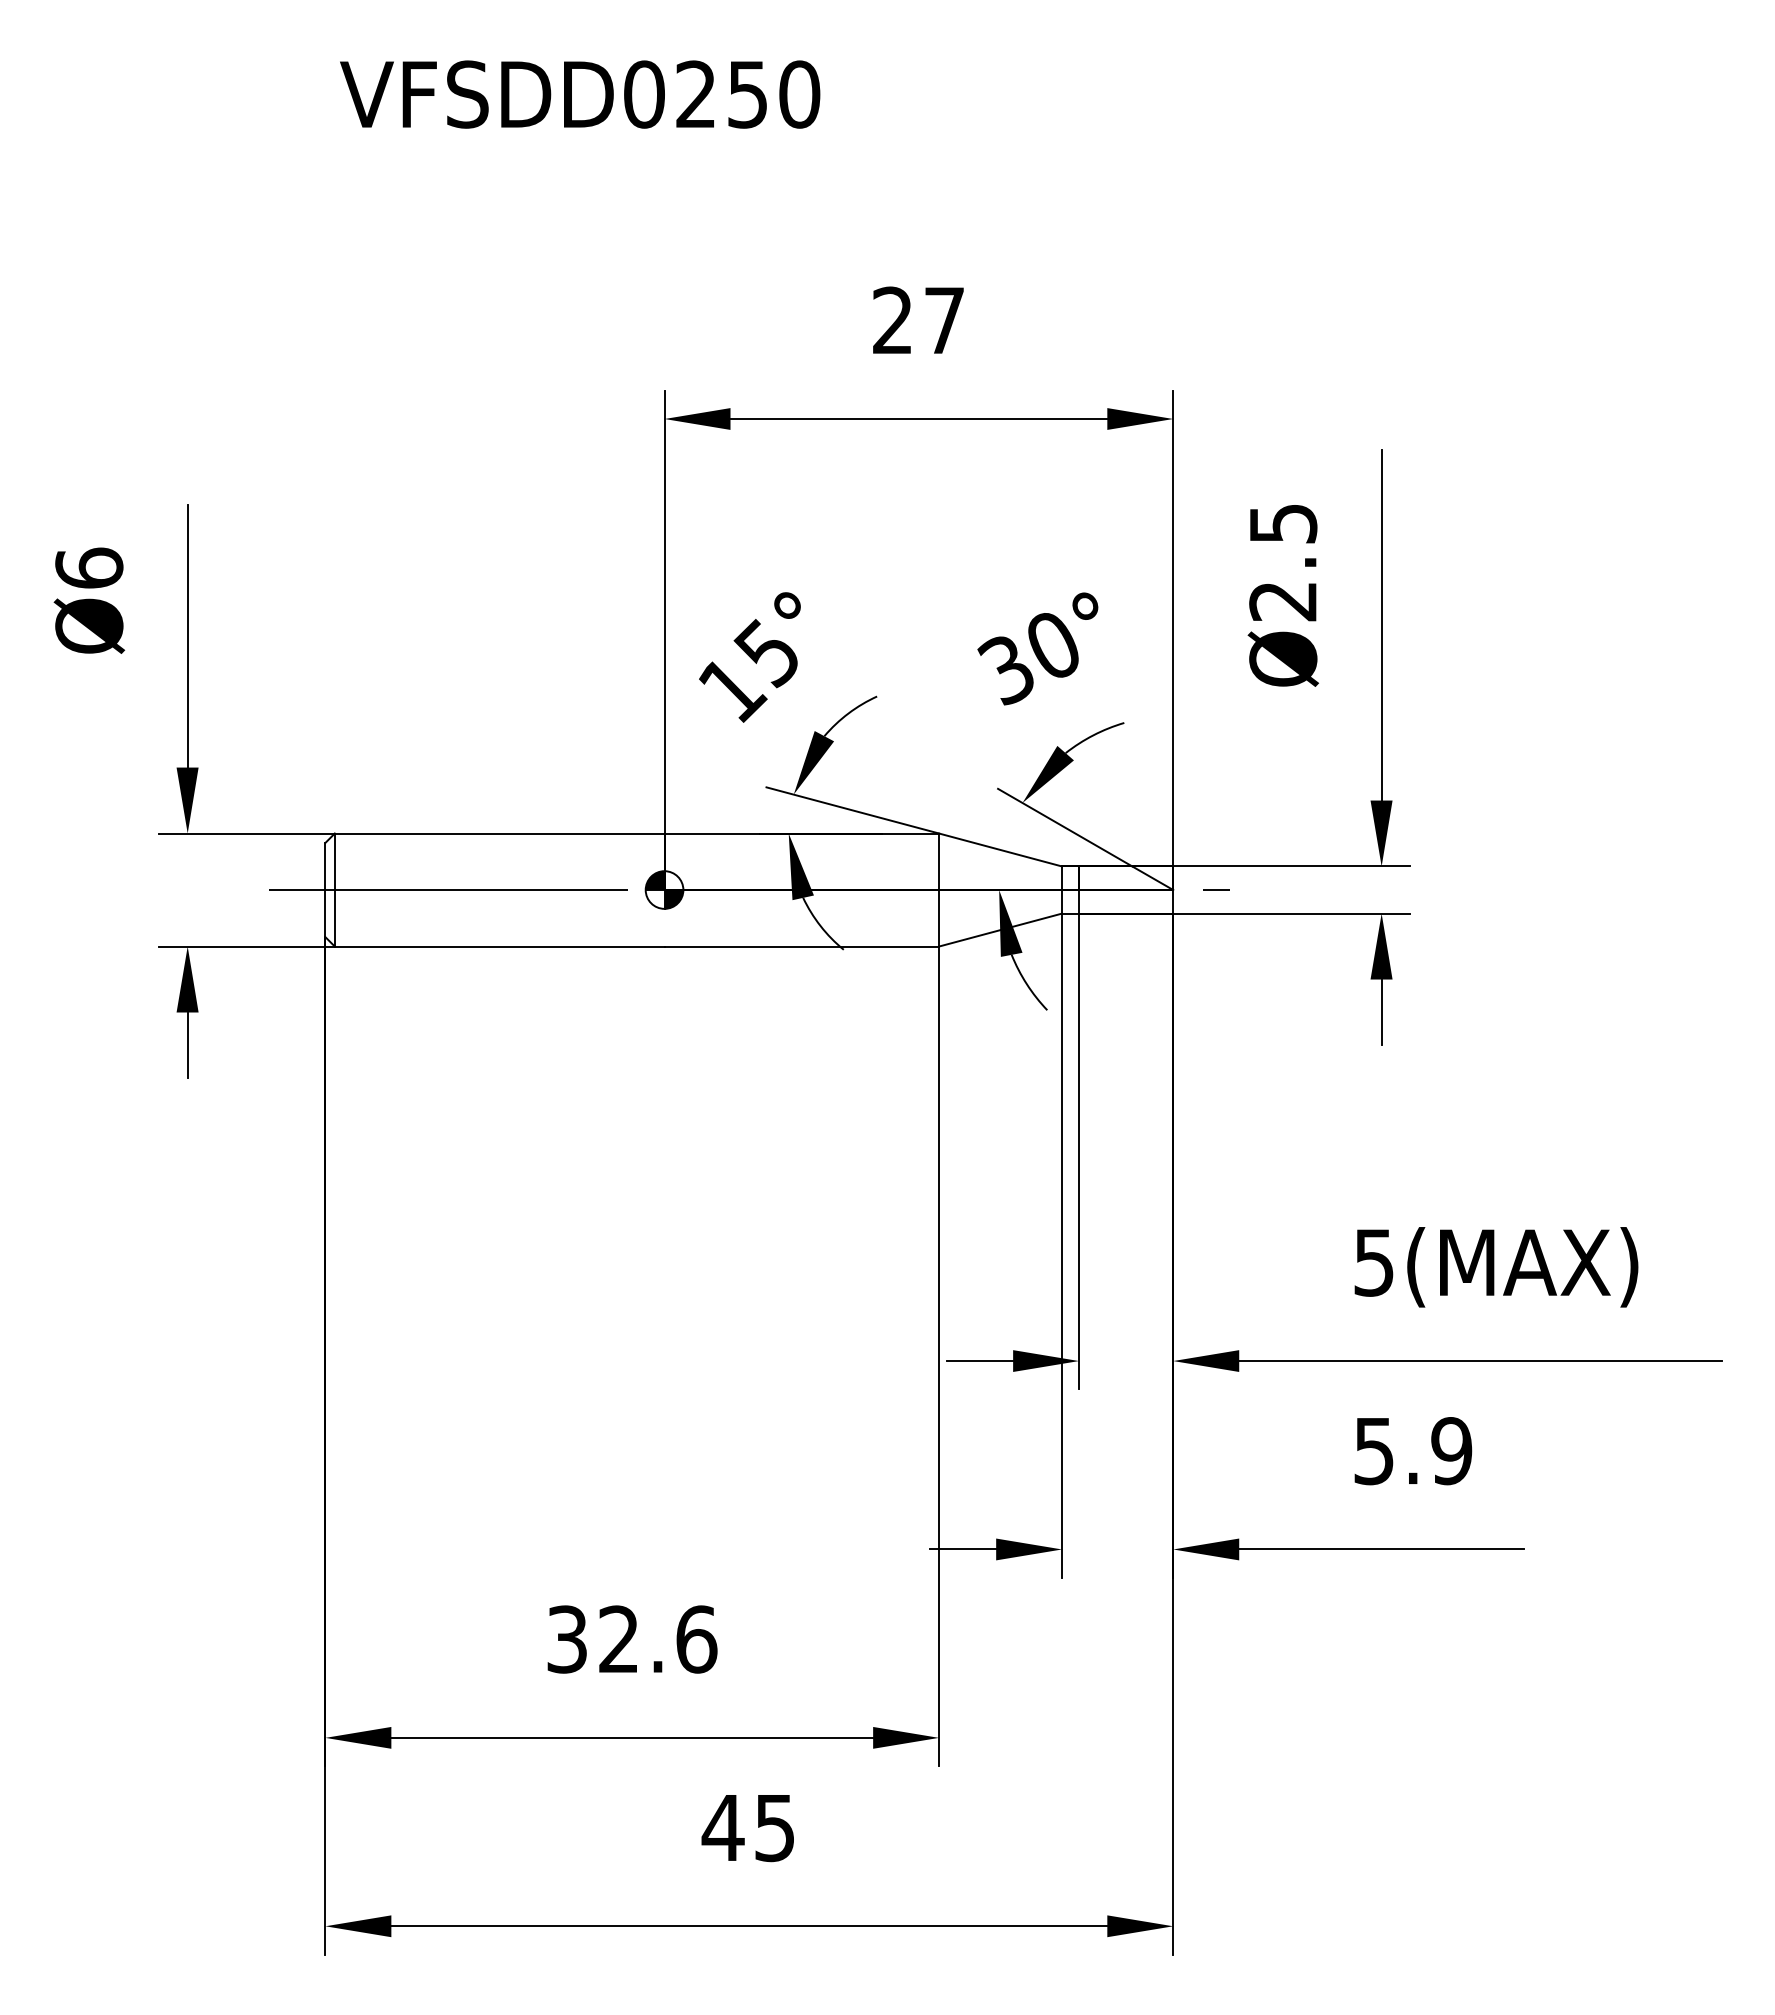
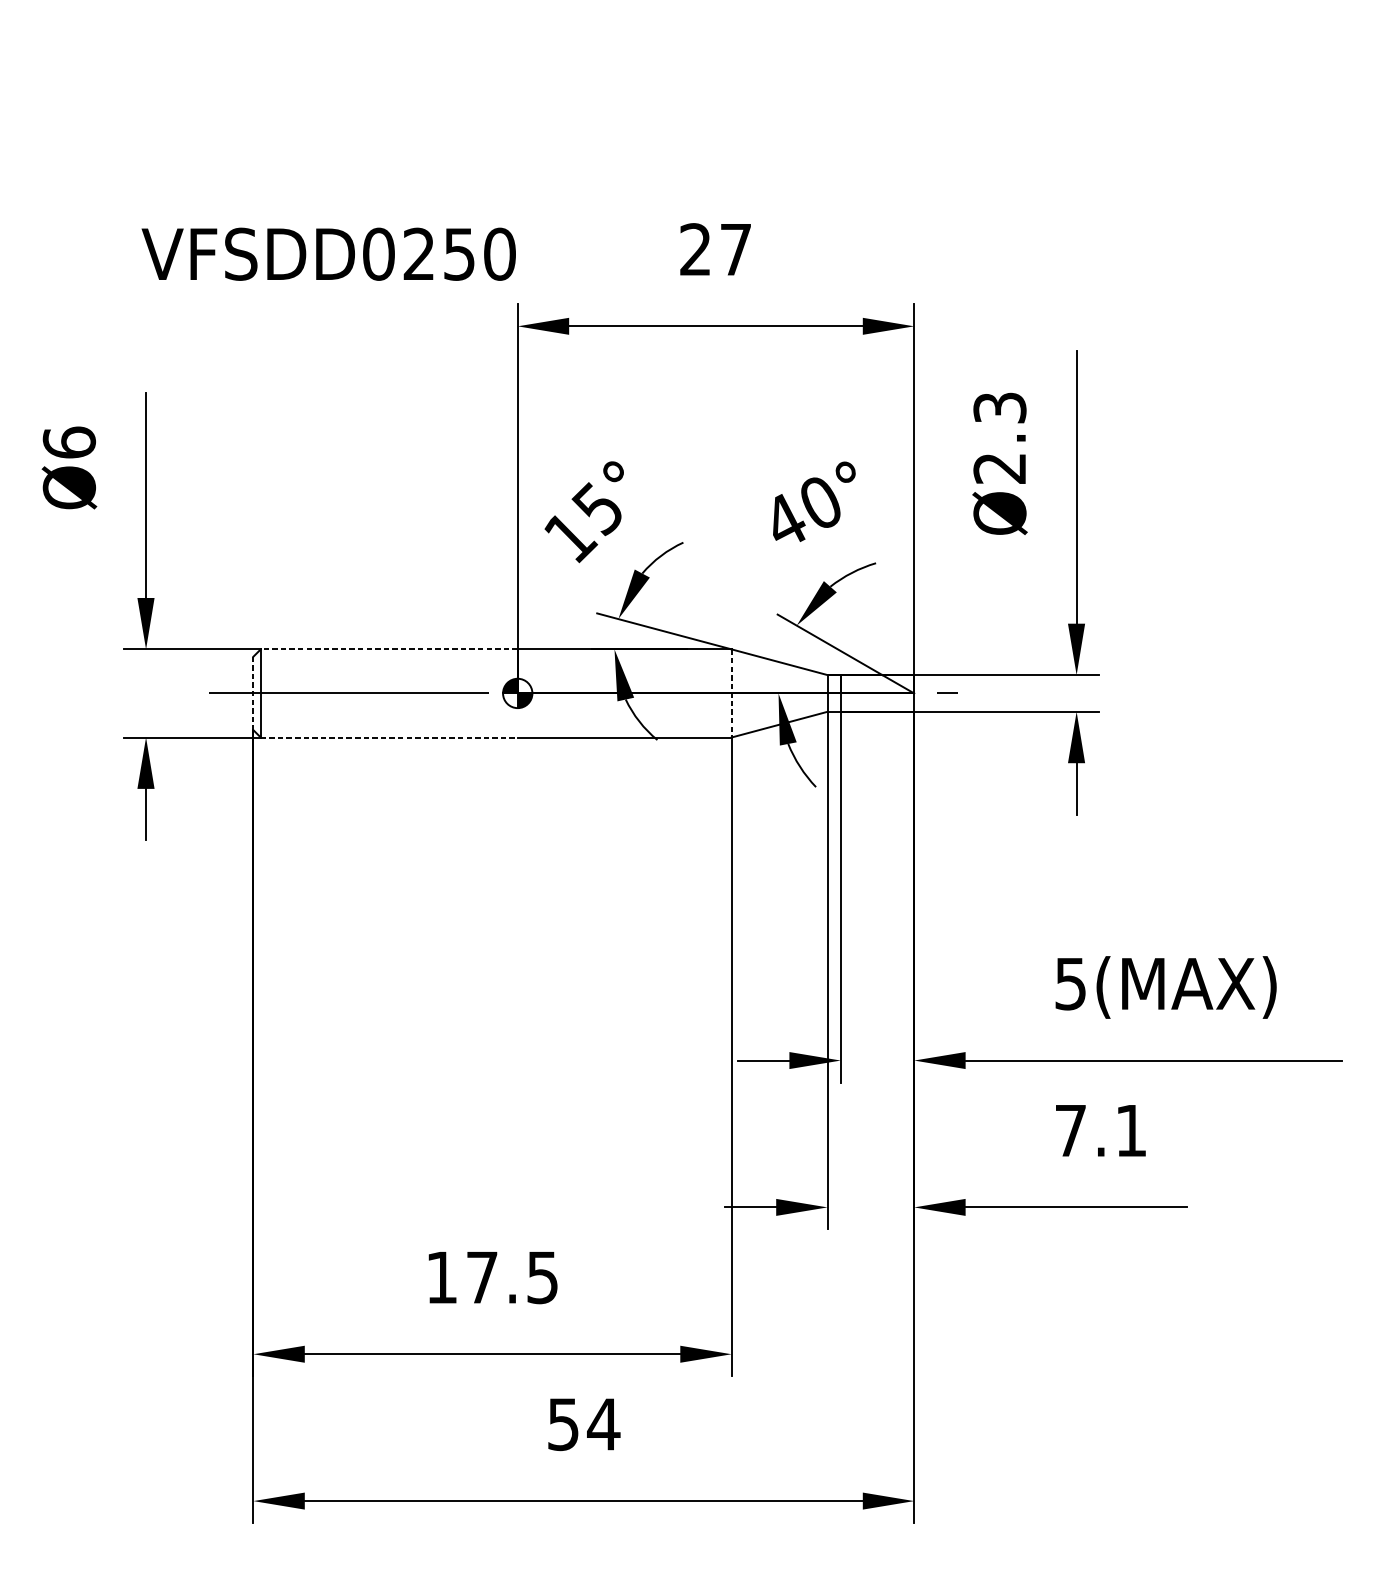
text: (580, 94) -> (329, 254), moved
text: (1282, 523) -> (999, 407), Ø2.5 -> Ø2.3
text: (1005, 669) -> (783, 521), 30° -> 40°
line: (499, 833) -> (389, 649), solid -> dashed
line: (325, 890) -> (253, 693), solid -> dashed
line: (939, 890) -> (732, 693), solid -> dashed
line: (499, 946) -> (389, 737), solid -> dashed
text: (1413, 1451) -> (1101, 1131), 5.9 -> 7.1
text: (632, 1639) -> (492, 1277), 32.6 -> 17.5
text: (748, 1828) -> (583, 1424), 45 -> 54

